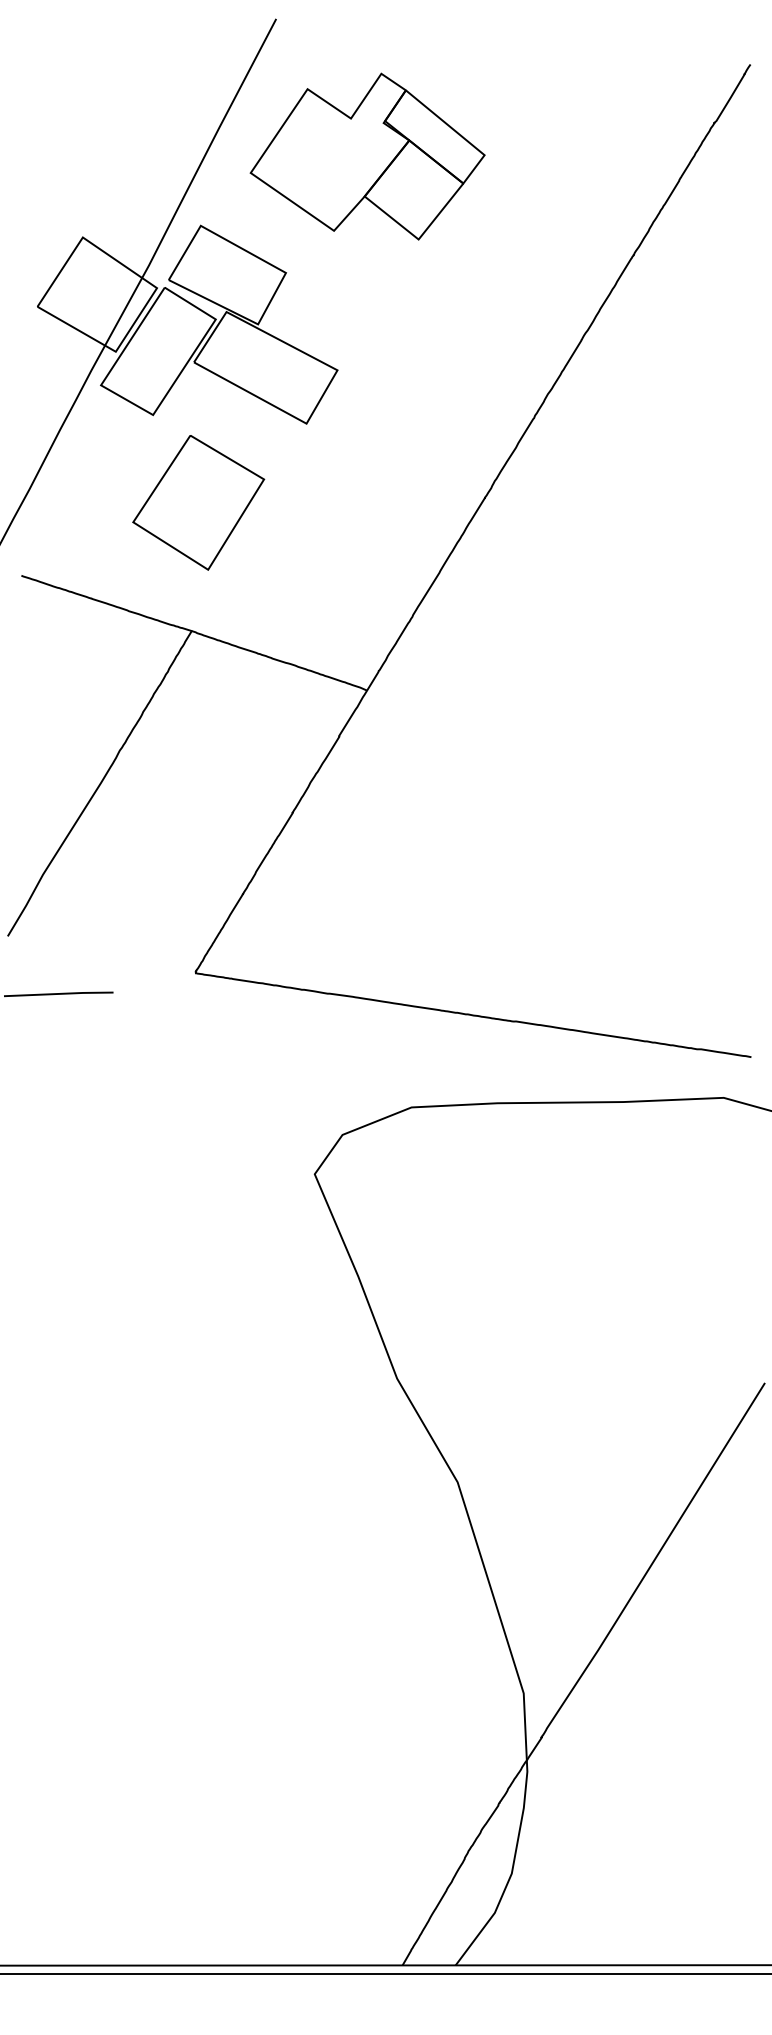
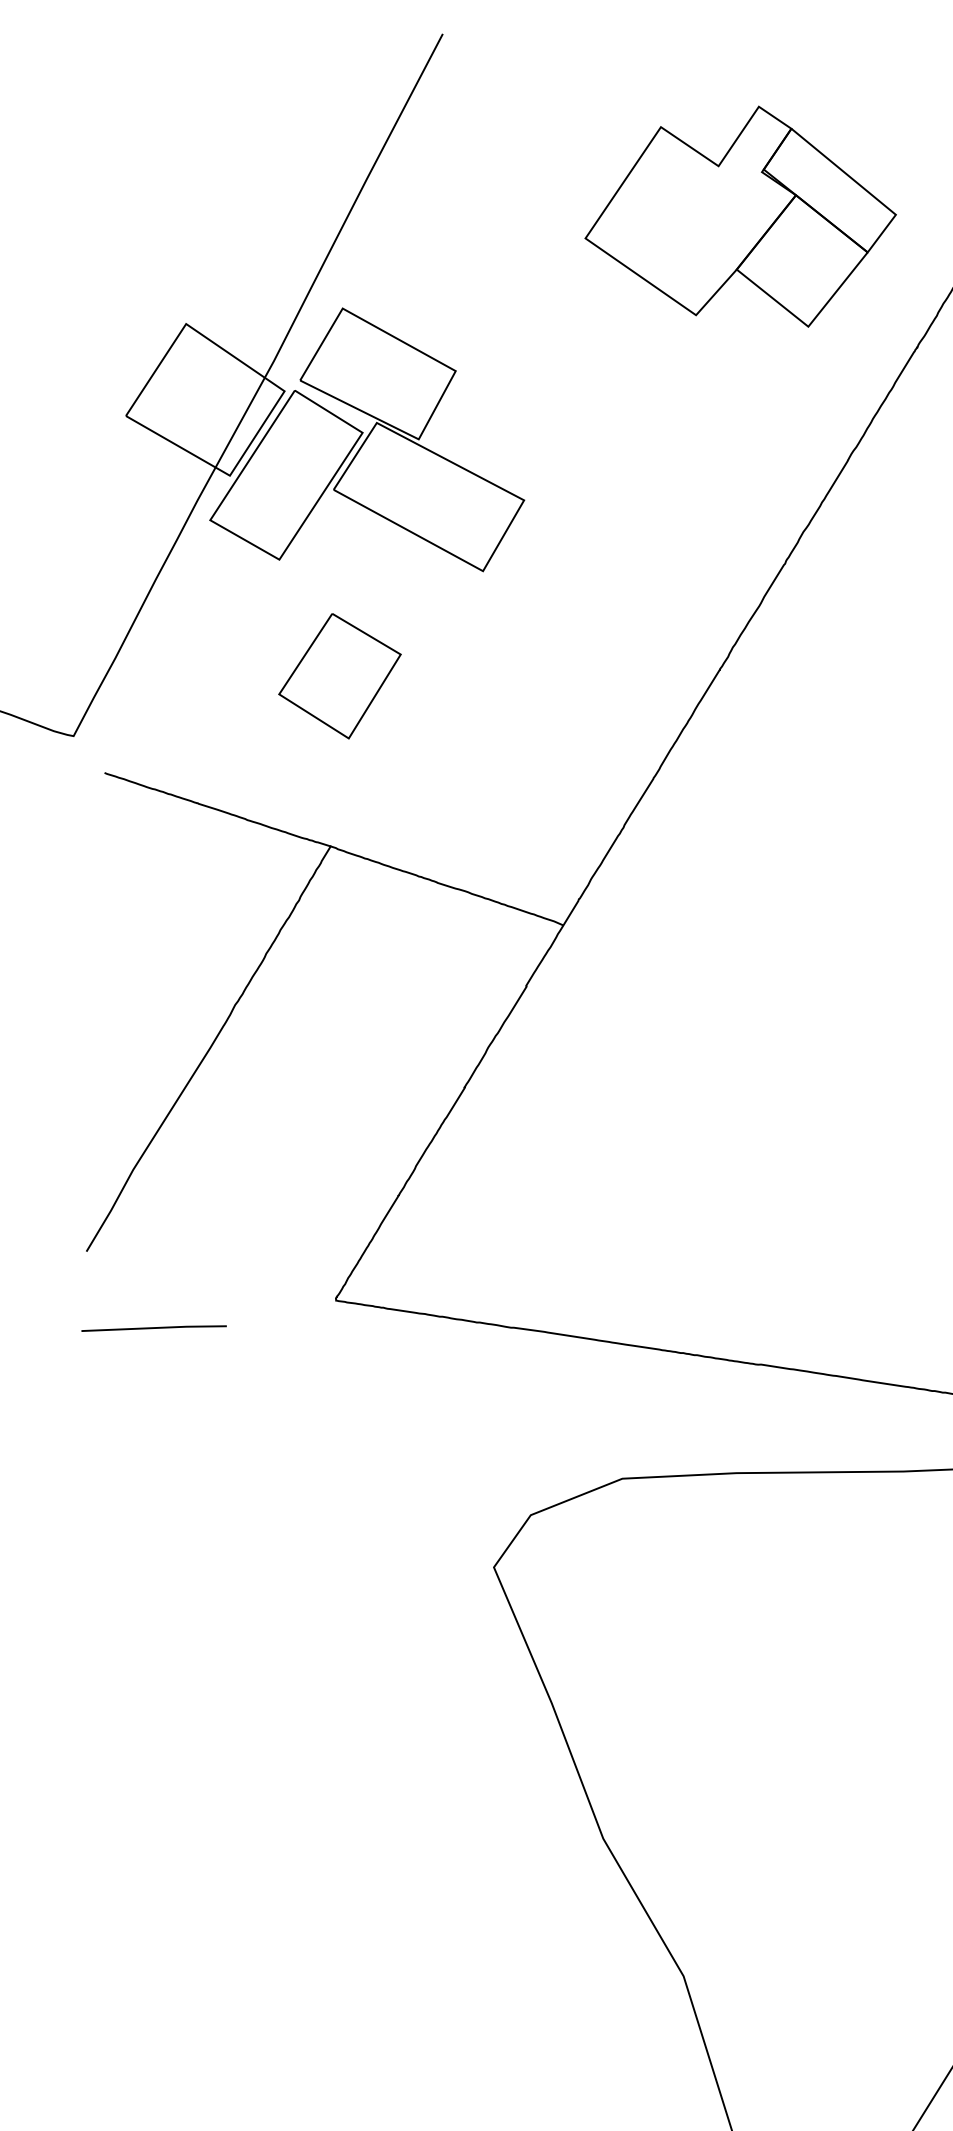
part: (367, 156) -> (740, 216), moved
part: (198, 502) -> (339, 675), size x0.7

